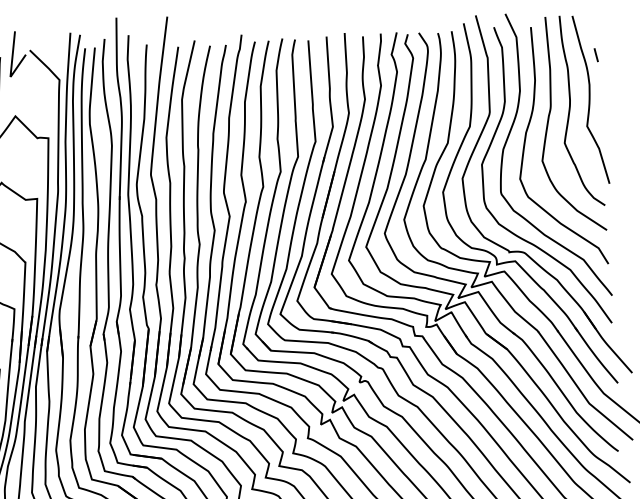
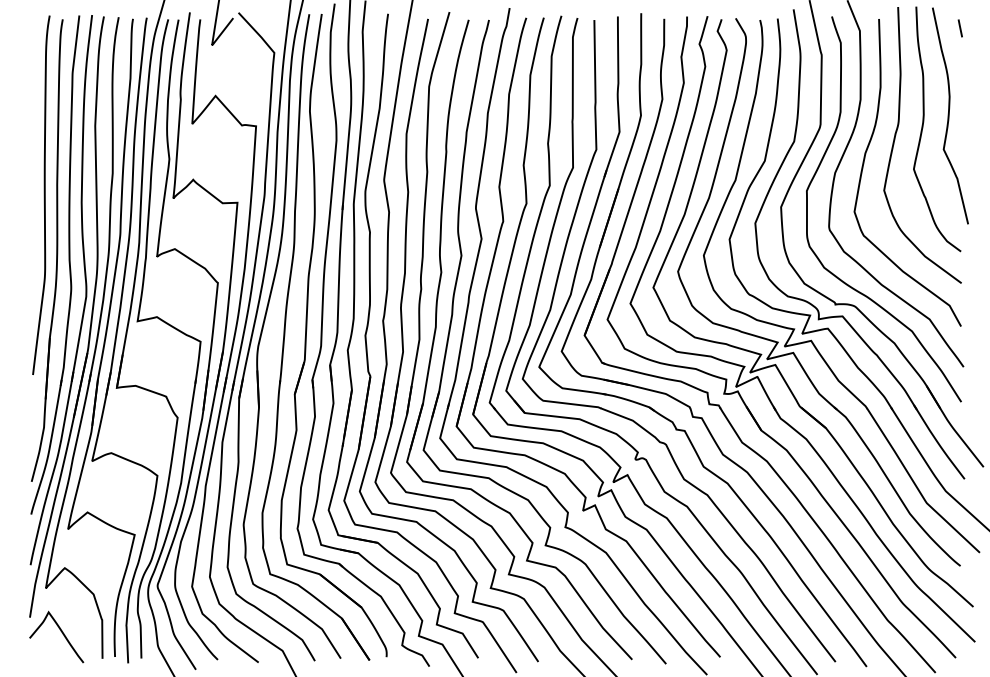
line: (595, 55) -> (959, 28), moved

